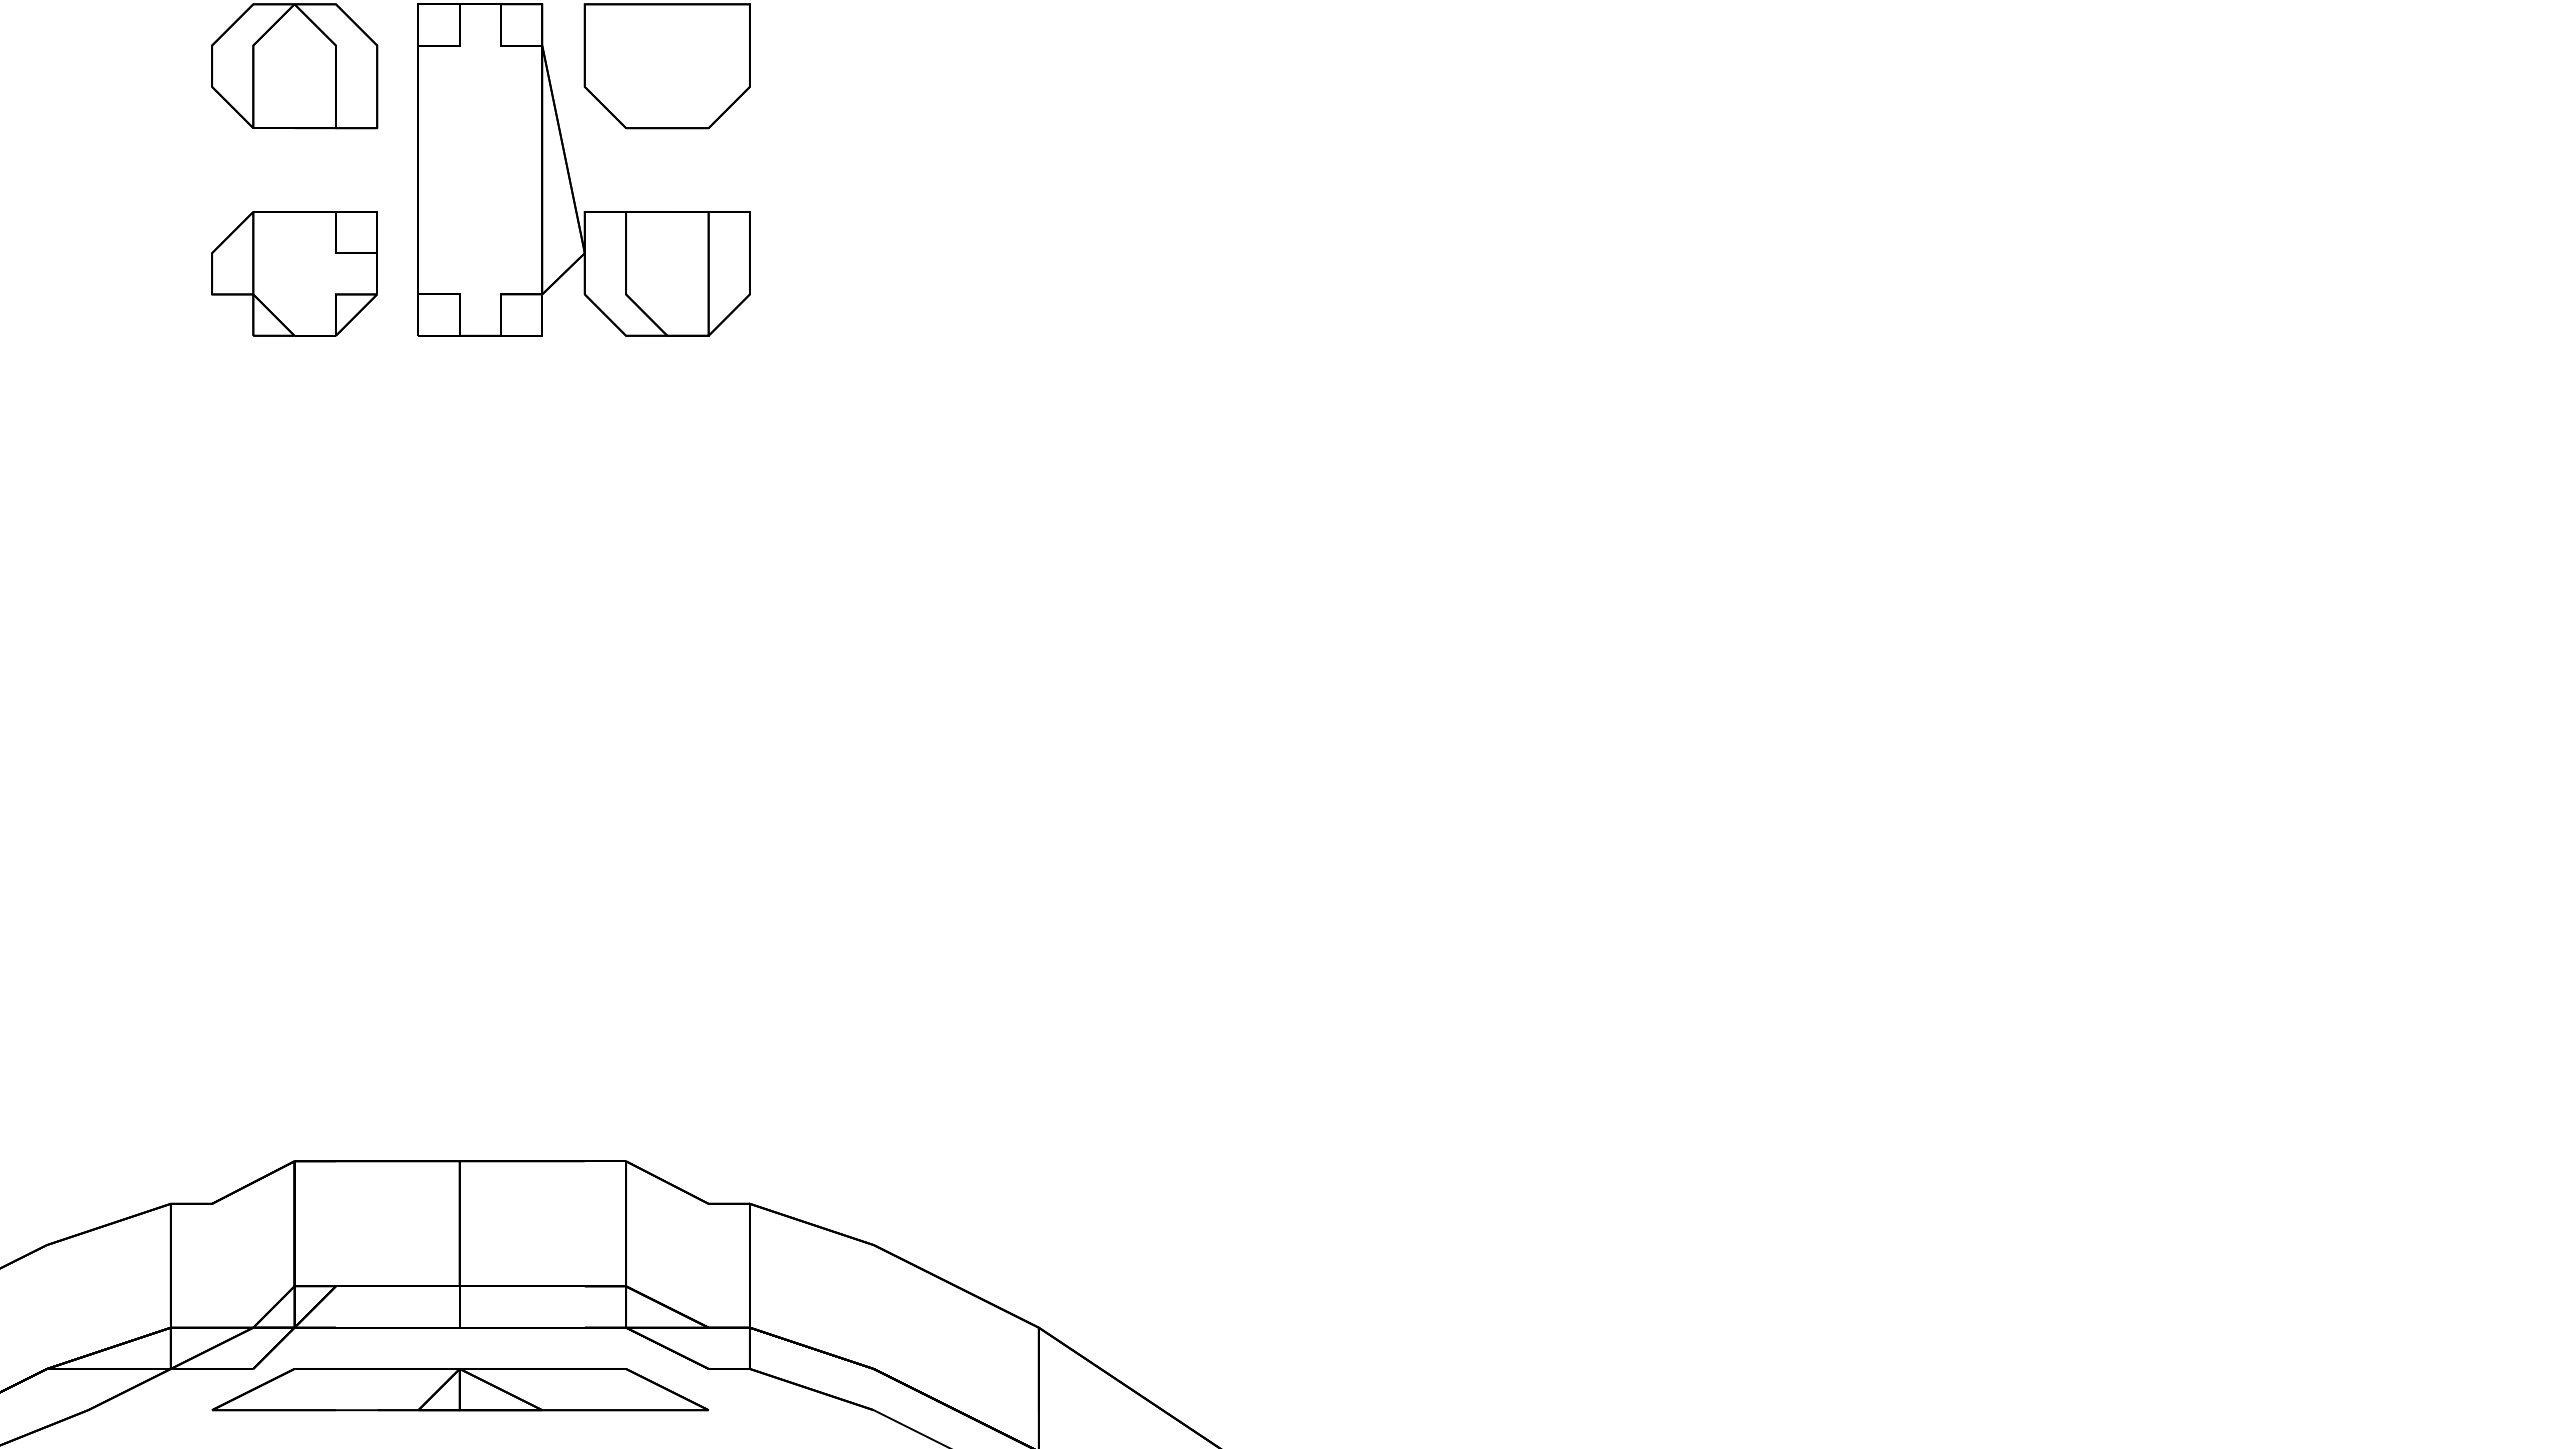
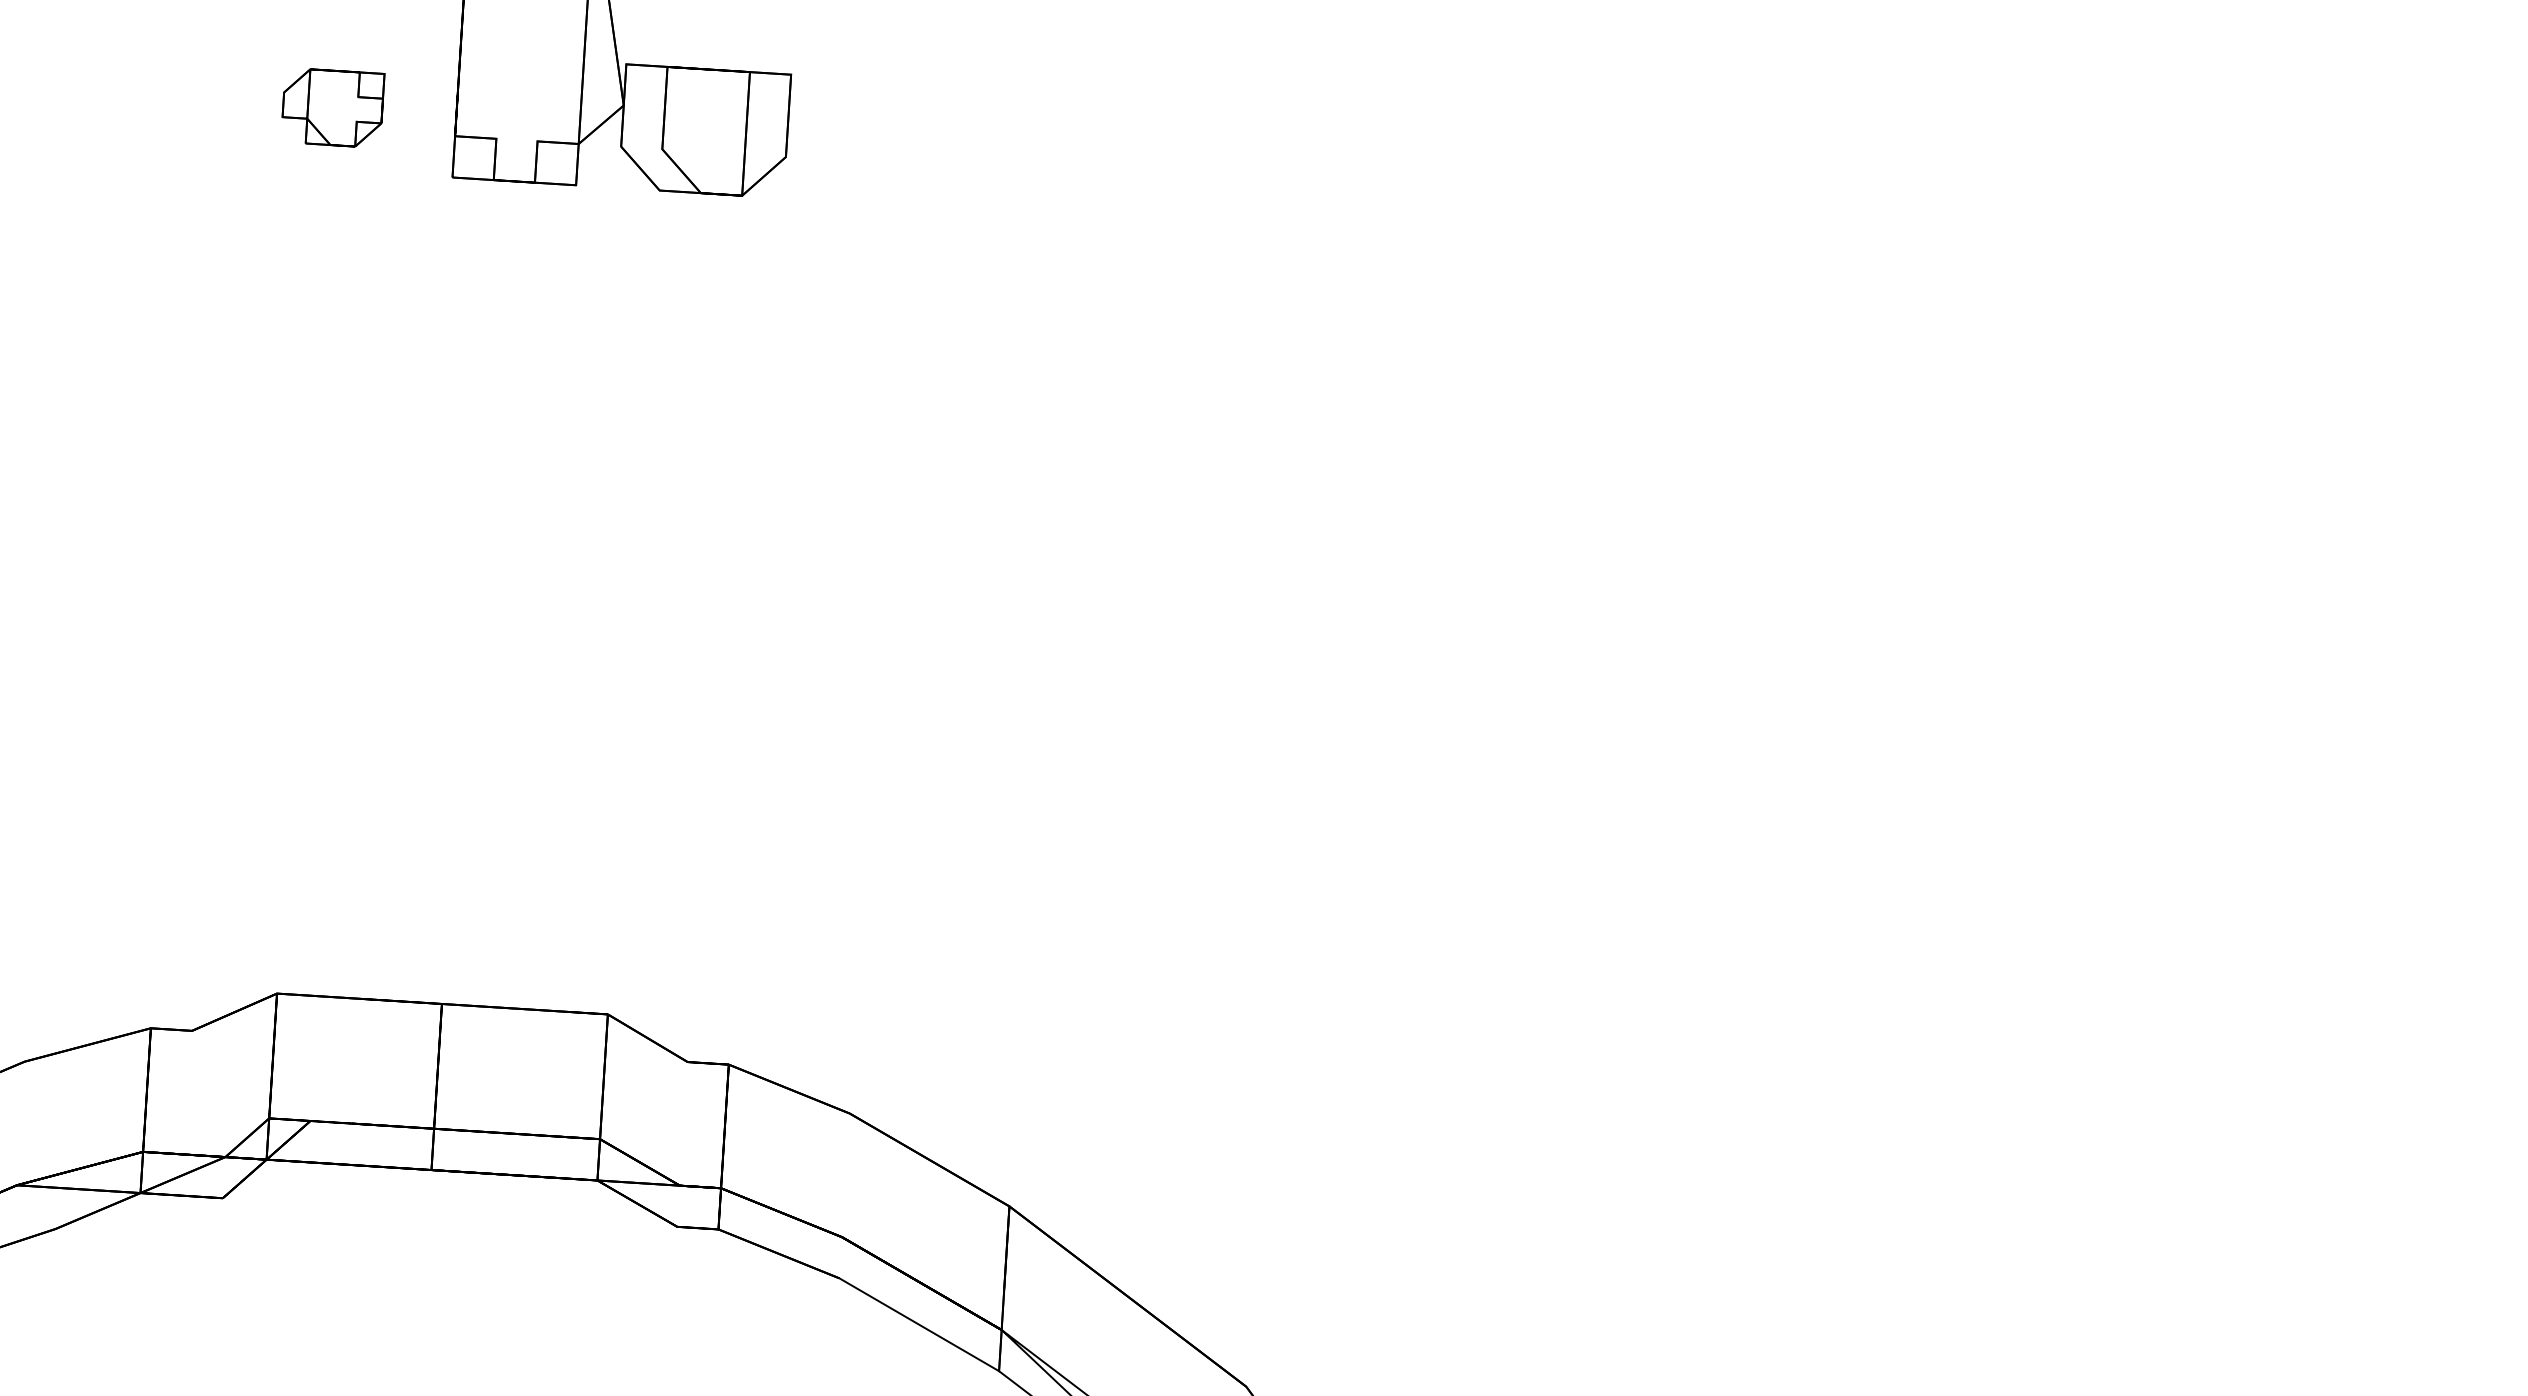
part: (294, 273) -> (332, 107), size x0.6
part: (459, 1389) -> (427, 1231), removed

